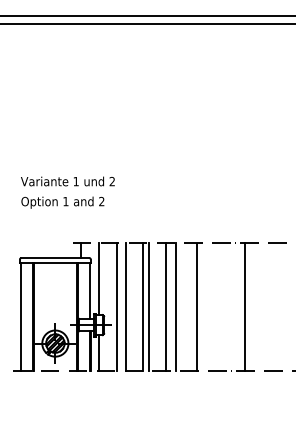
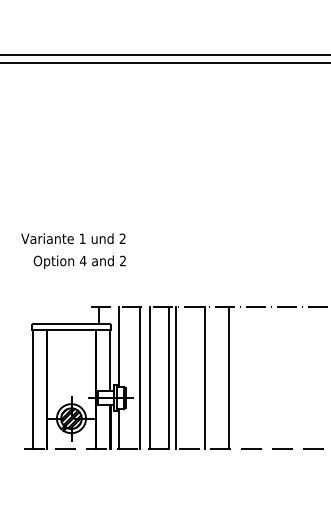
text: (67, 181) -> (73, 238), moved
text: (65, 202) -> (82, 261), 1 -> 4
line: (166, 306) -> (194, 377), removed
line: (244, 306) -> (281, 377), removed

